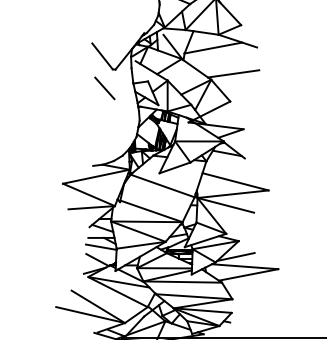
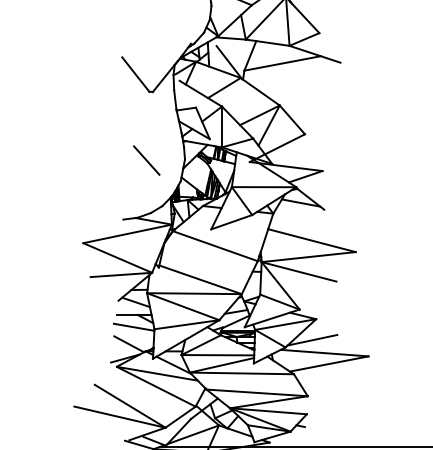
line: (233, 73) -> (309, 97), removed
line: (104, 88) -> (146, 160), moved

